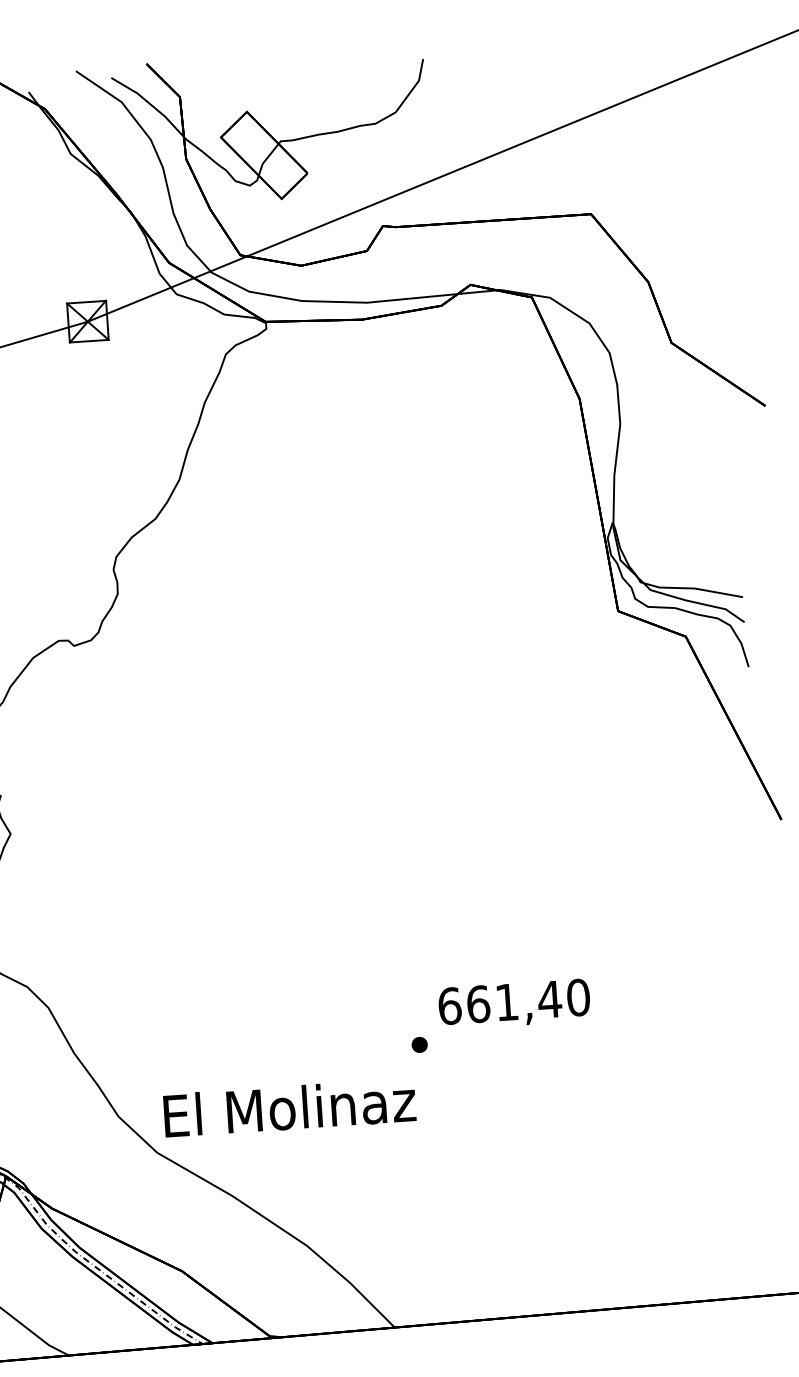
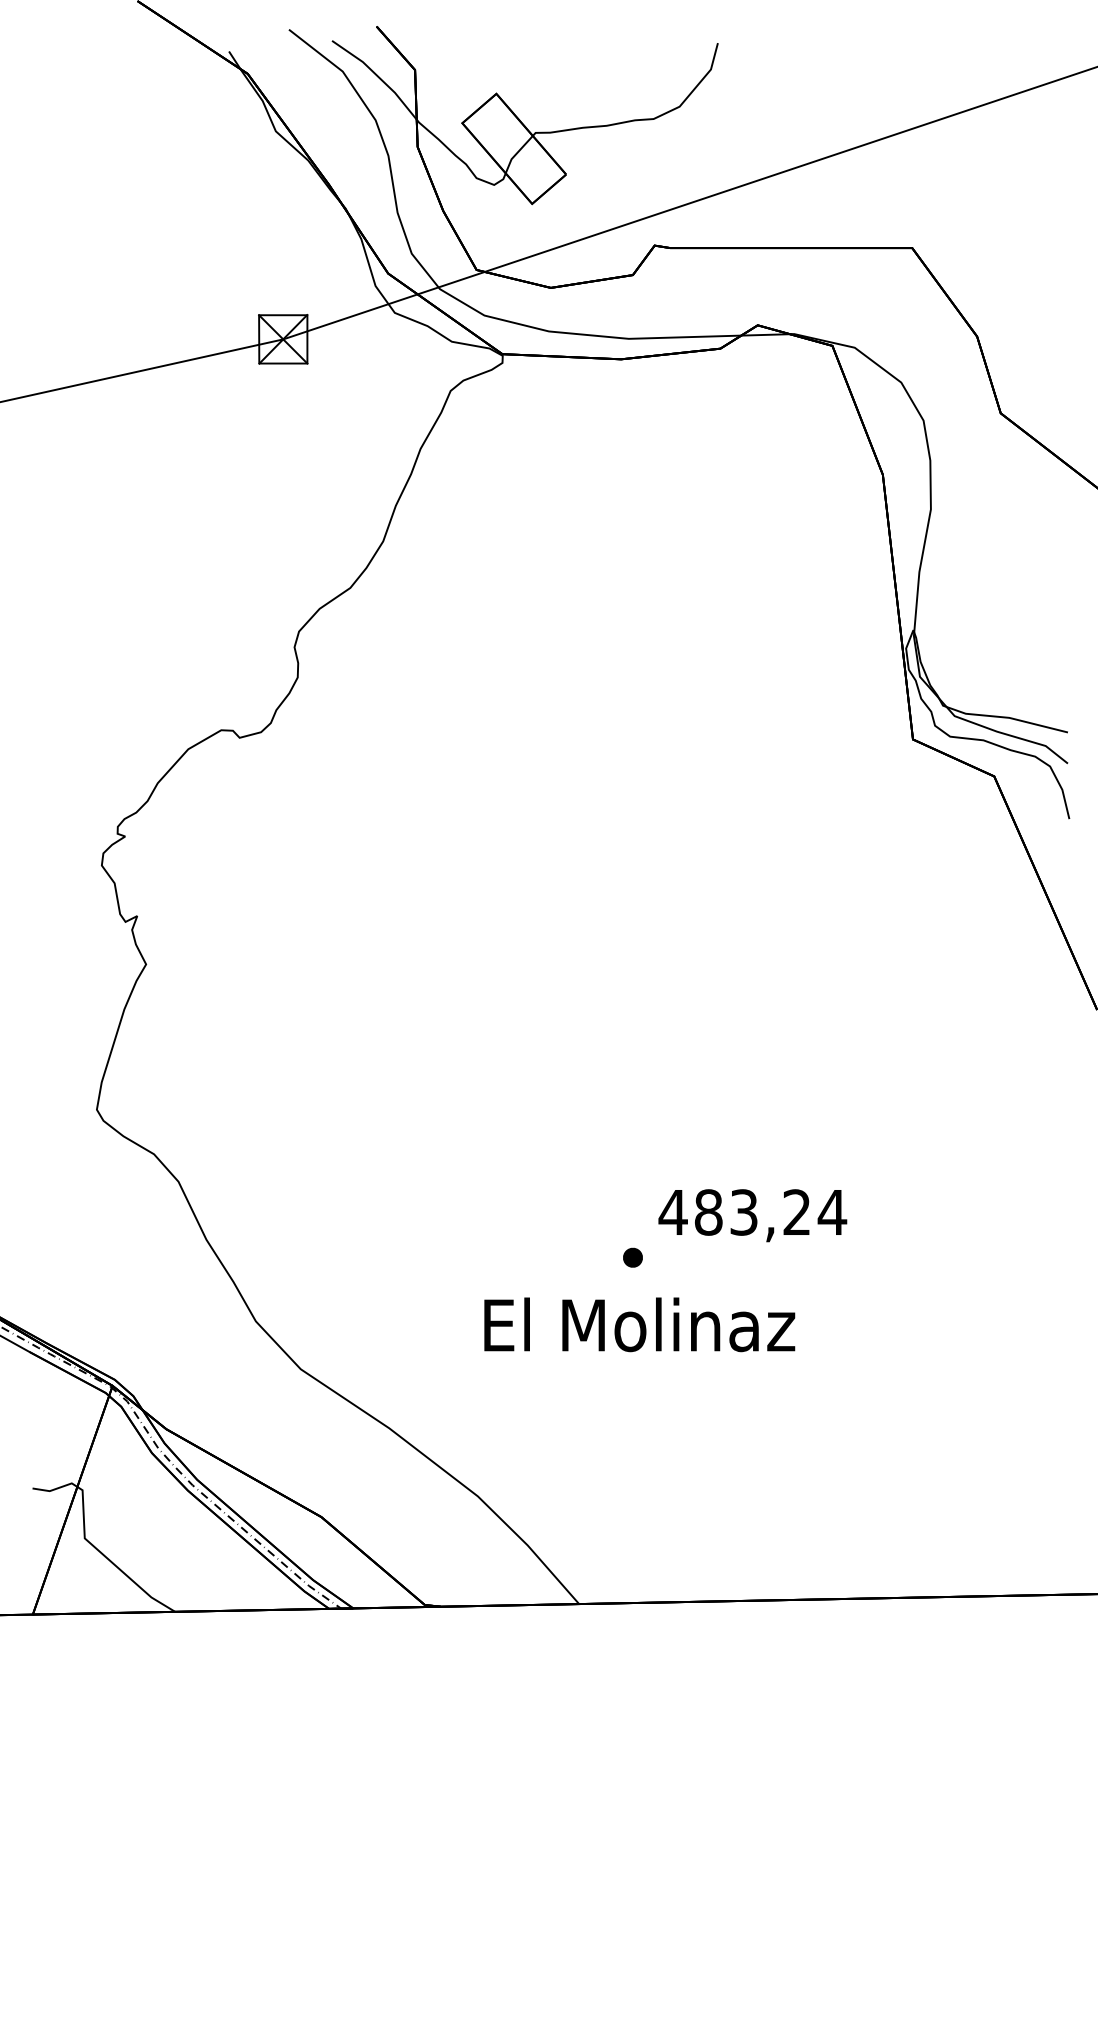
text: (513, 1001) -> (752, 1212), 661,40 -> 483,24
text: (289, 1107) -> (639, 1324), moved

